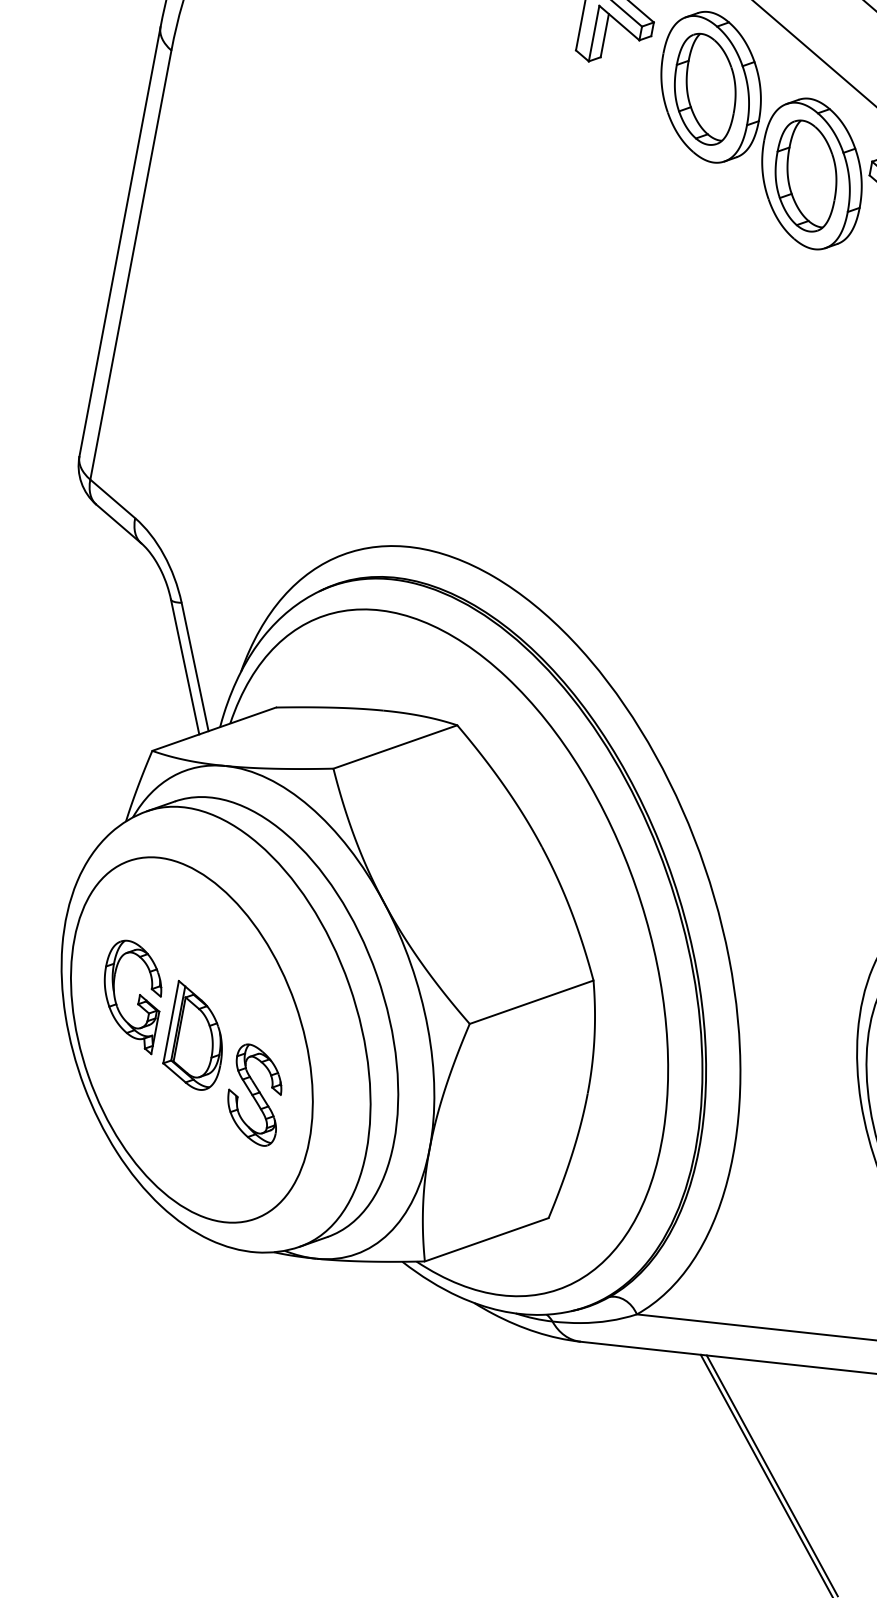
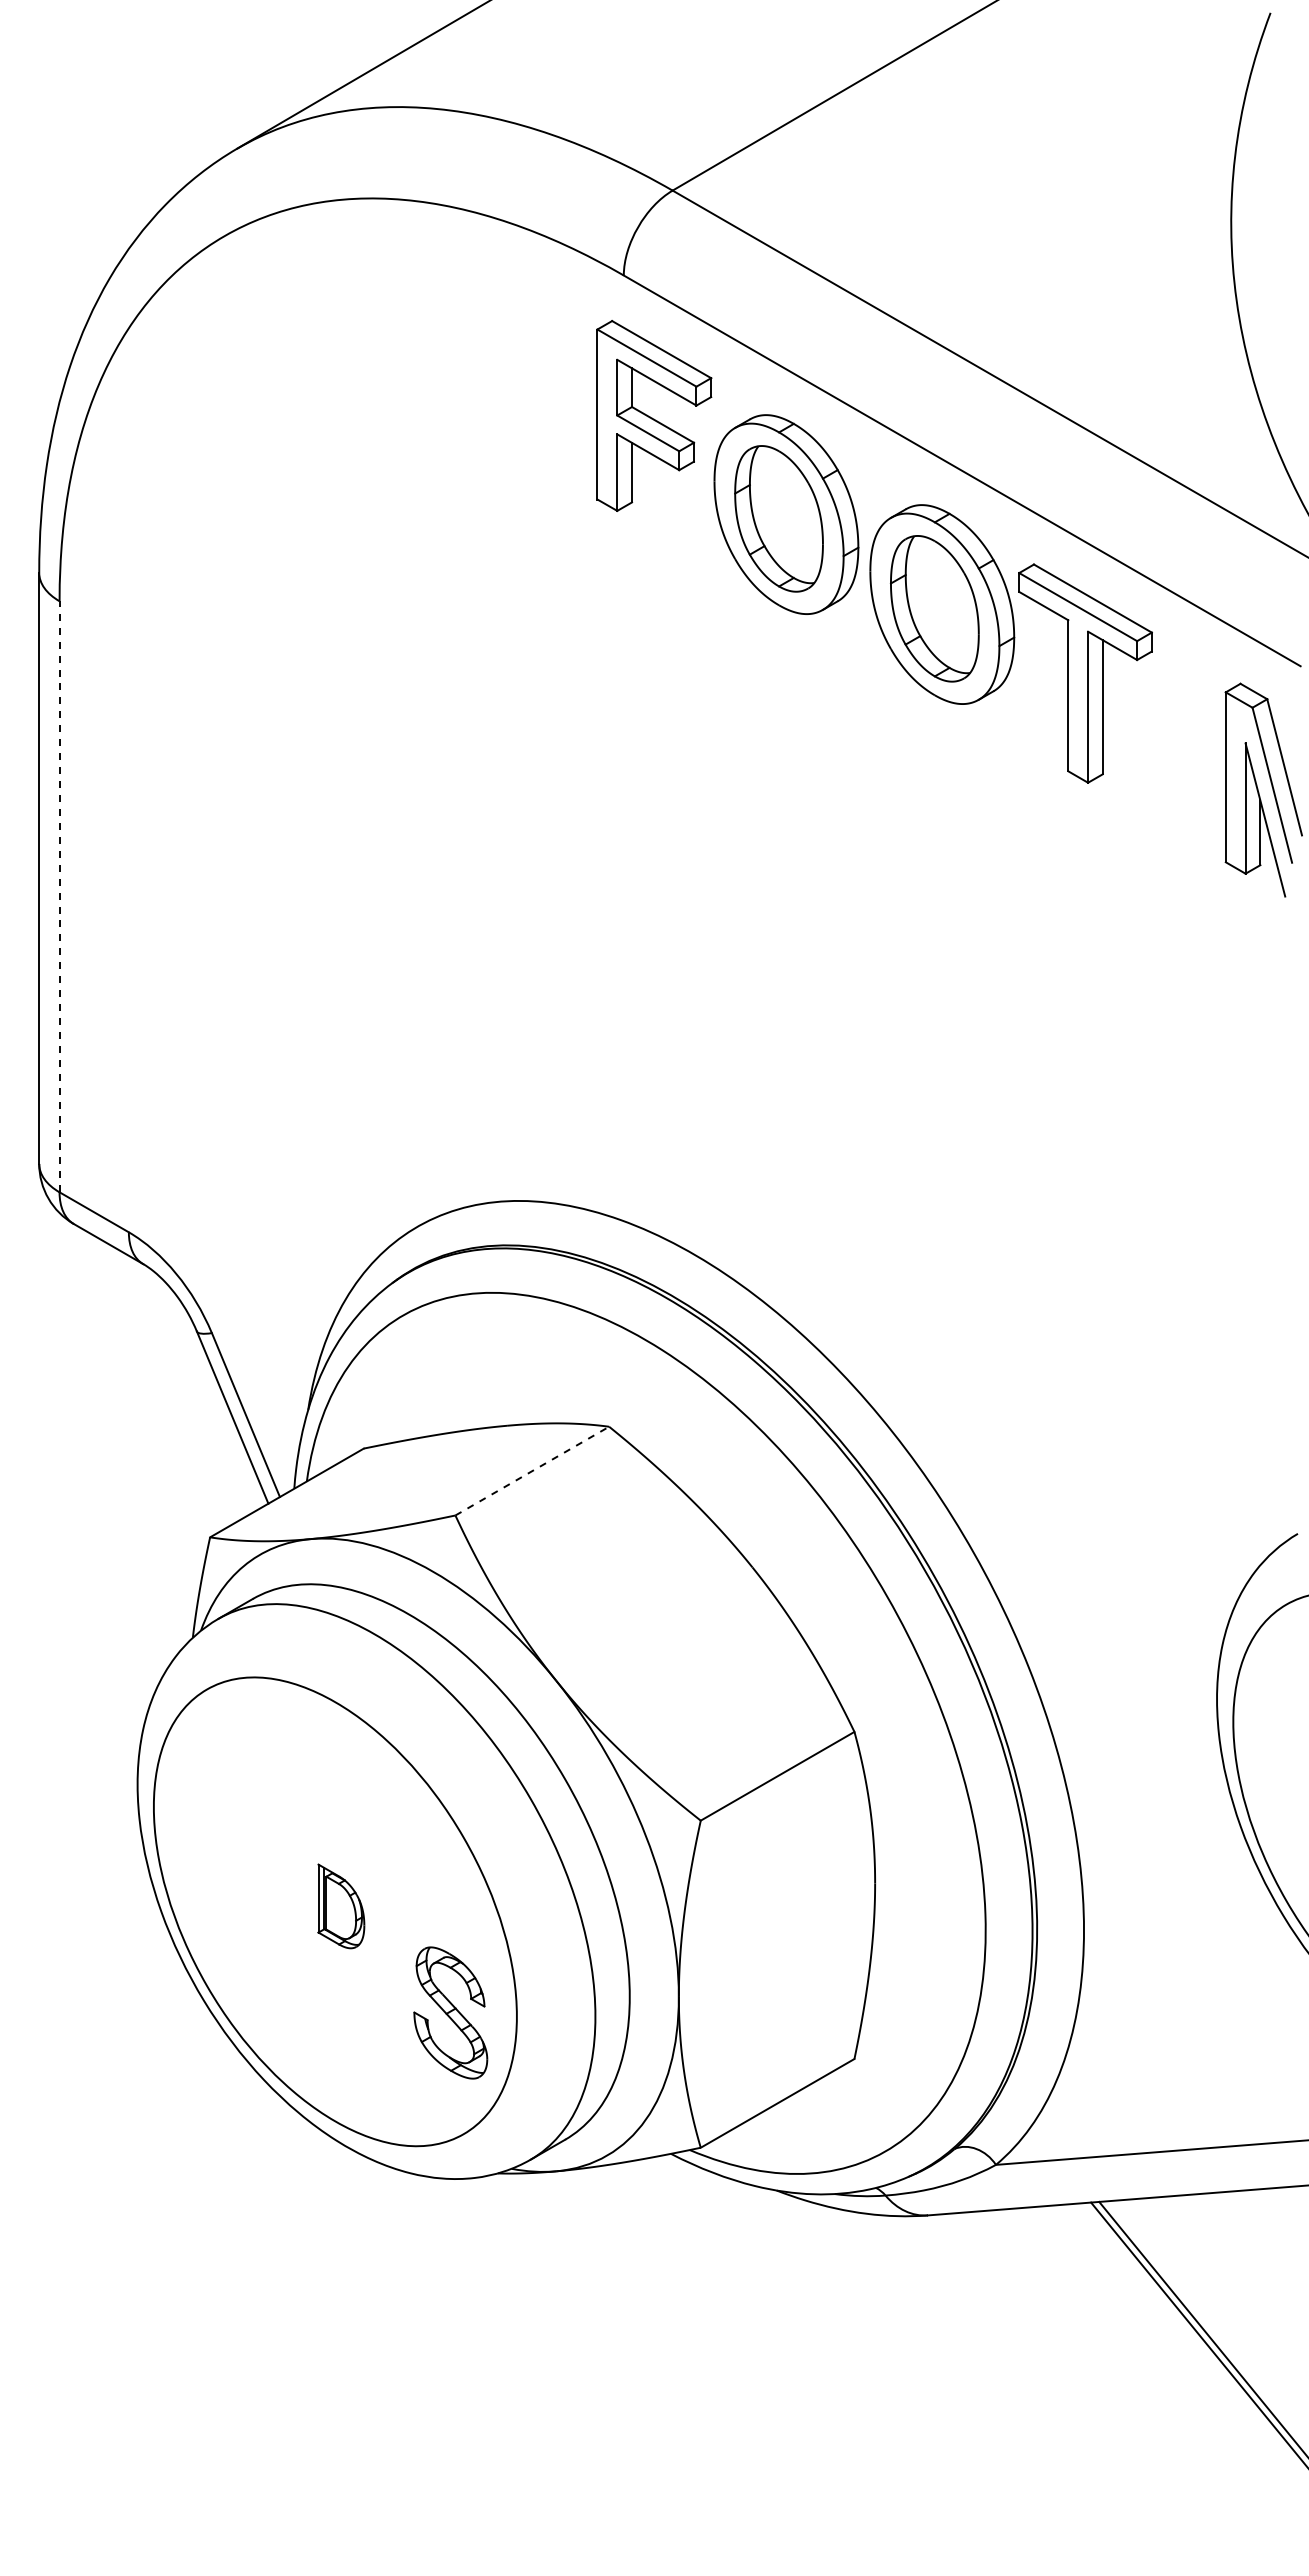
line: (130, 264) -> (59, 896), solid -> dashed
line: (395, 747) -> (532, 1471), solid -> dashed
part: (139, 997) -> (254, 1868), removed
part: (197, 1036) -> (341, 1906), size x0.6
part: (255, 1094) -> (450, 2012), moved

